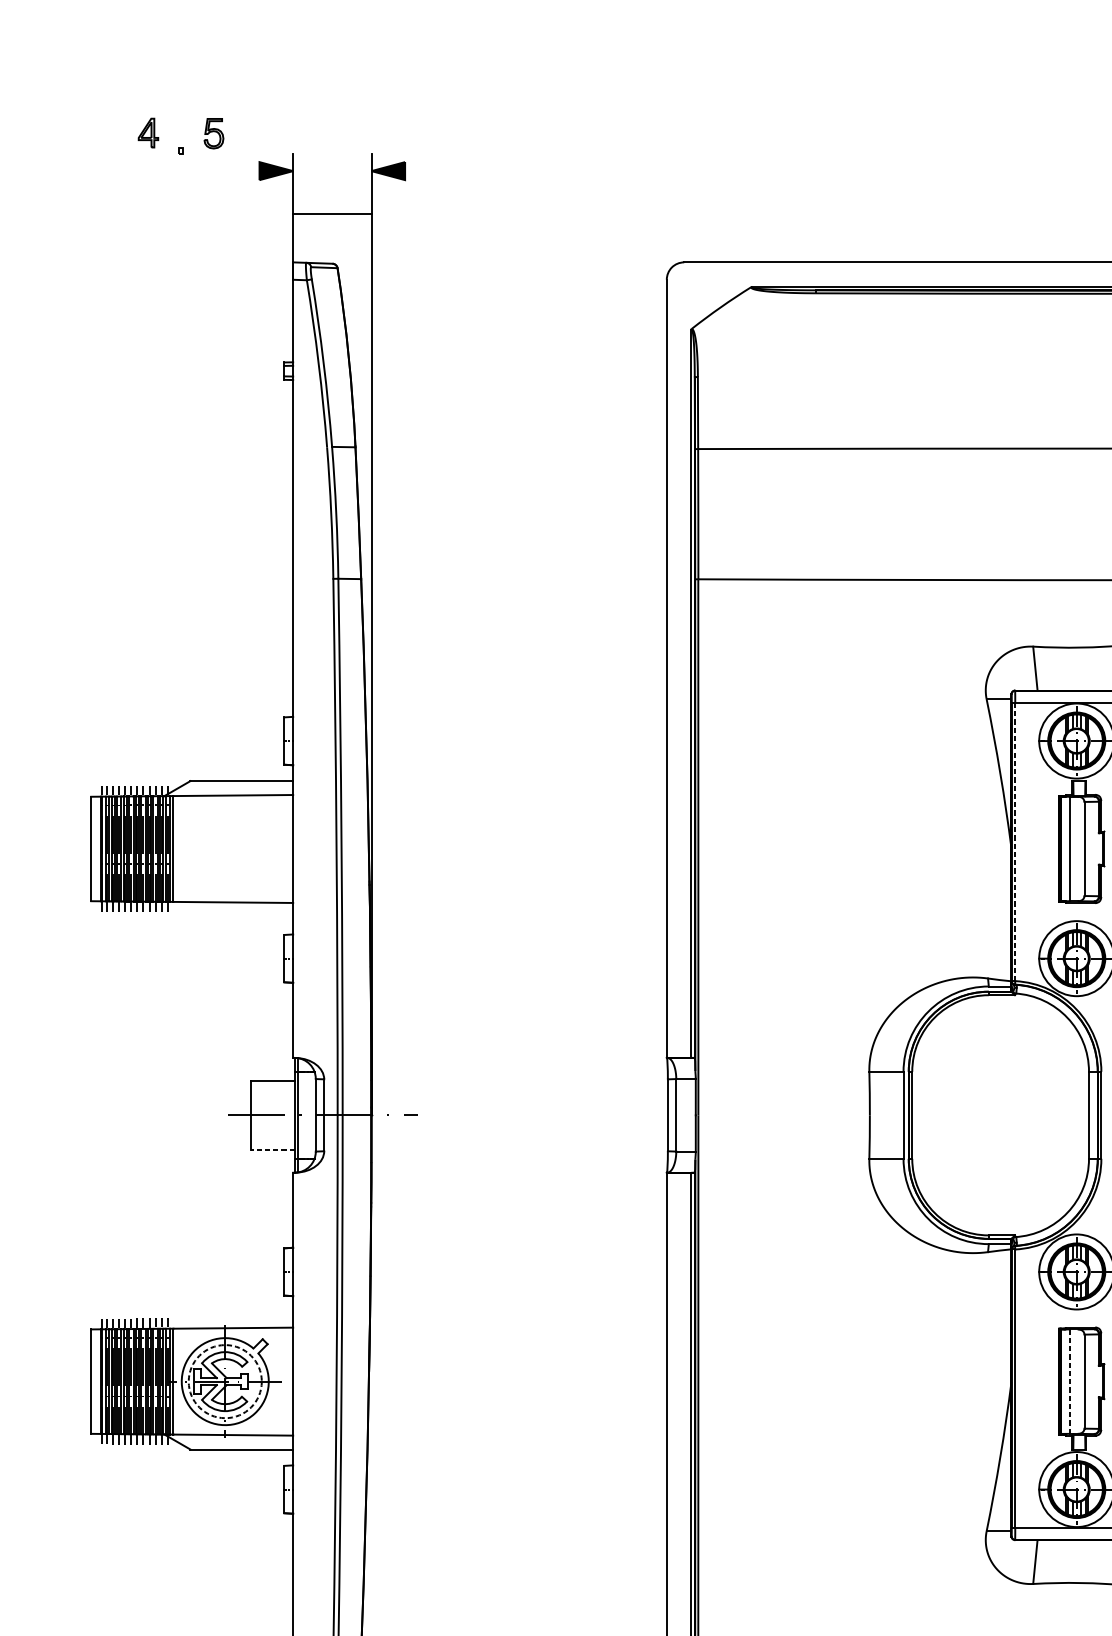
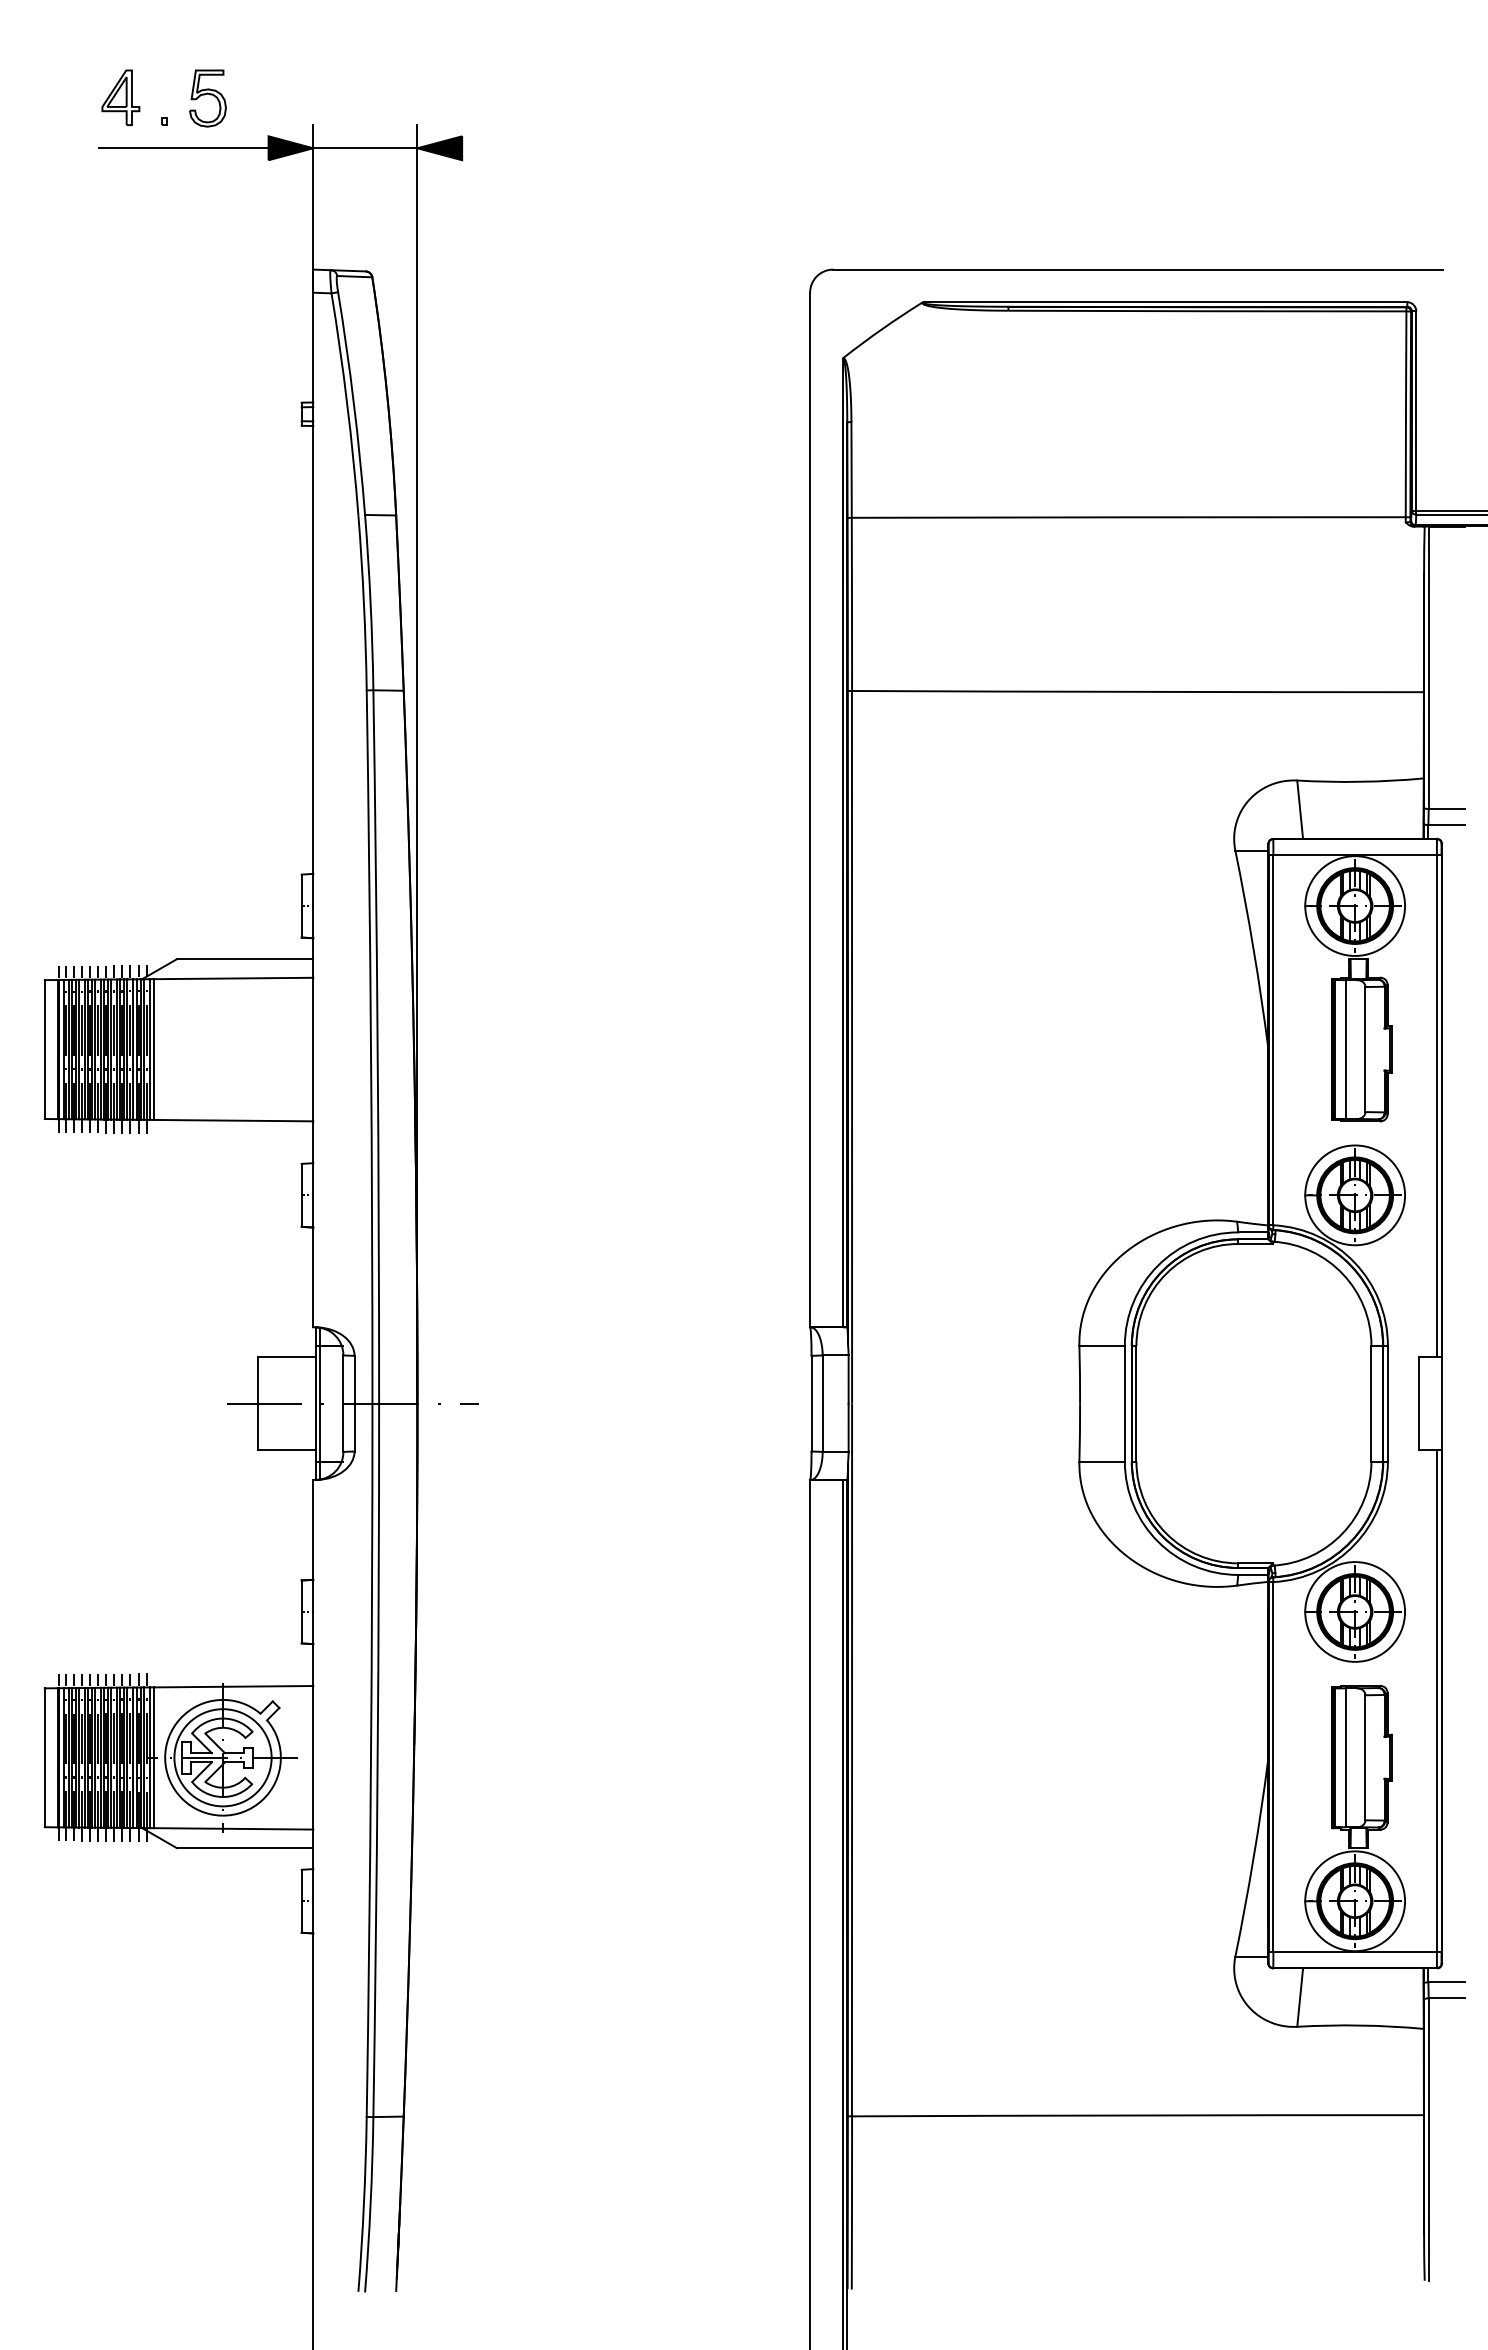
part: (148, 132) -> (120, 97), size x1.43
part: (213, 133) -> (207, 98), size x1.43
line: (195, 171) -> (183, 148), added
line: (332, 214) -> (365, 148), moved
line: (1015, 842) -> (1273, 1040), dashed -> solid
line: (273, 1149) -> (286, 1449), dashed -> solid
circle: (224, 1381) -> (222, 1757), dashed -> solid
line: (1069, 1382) -> (1345, 1758), dashed -> solid

